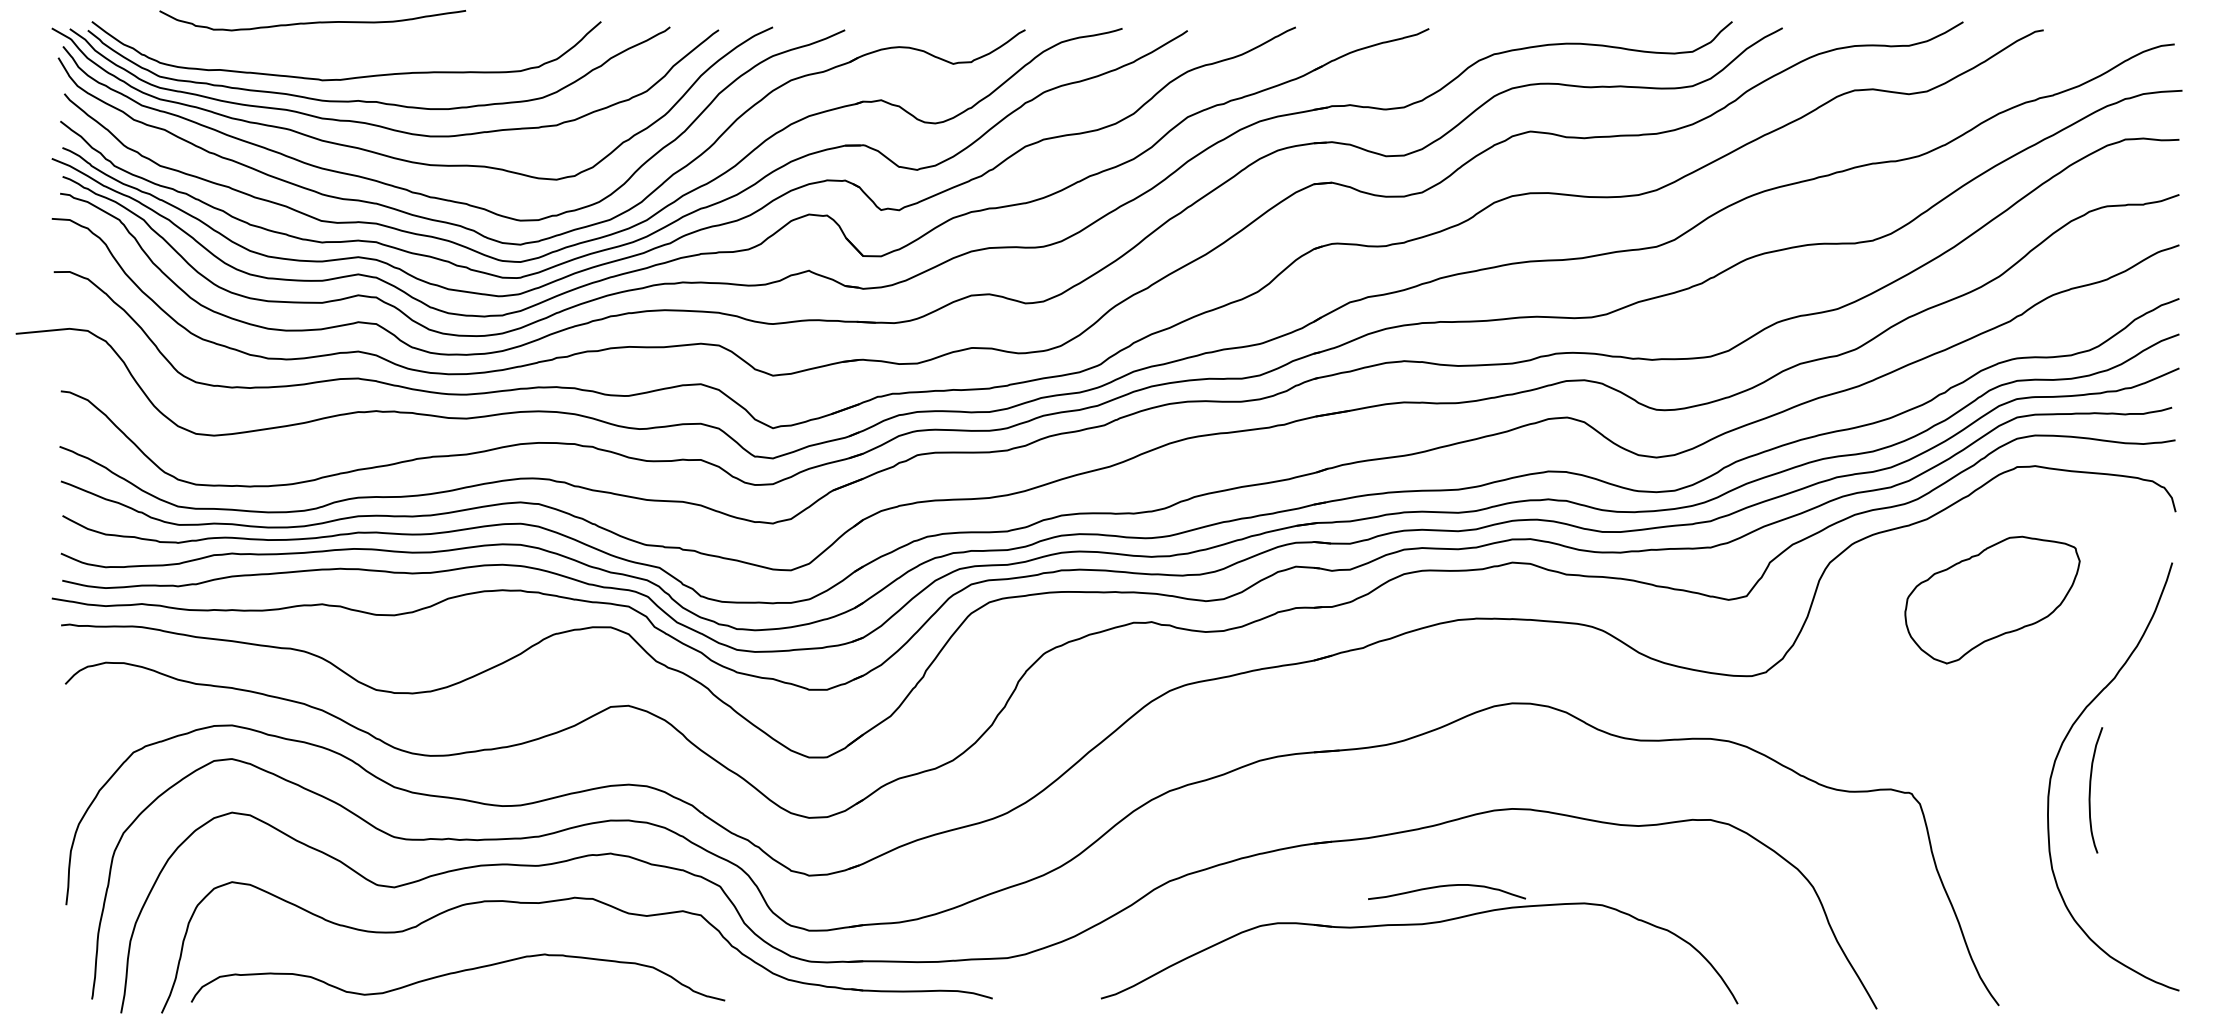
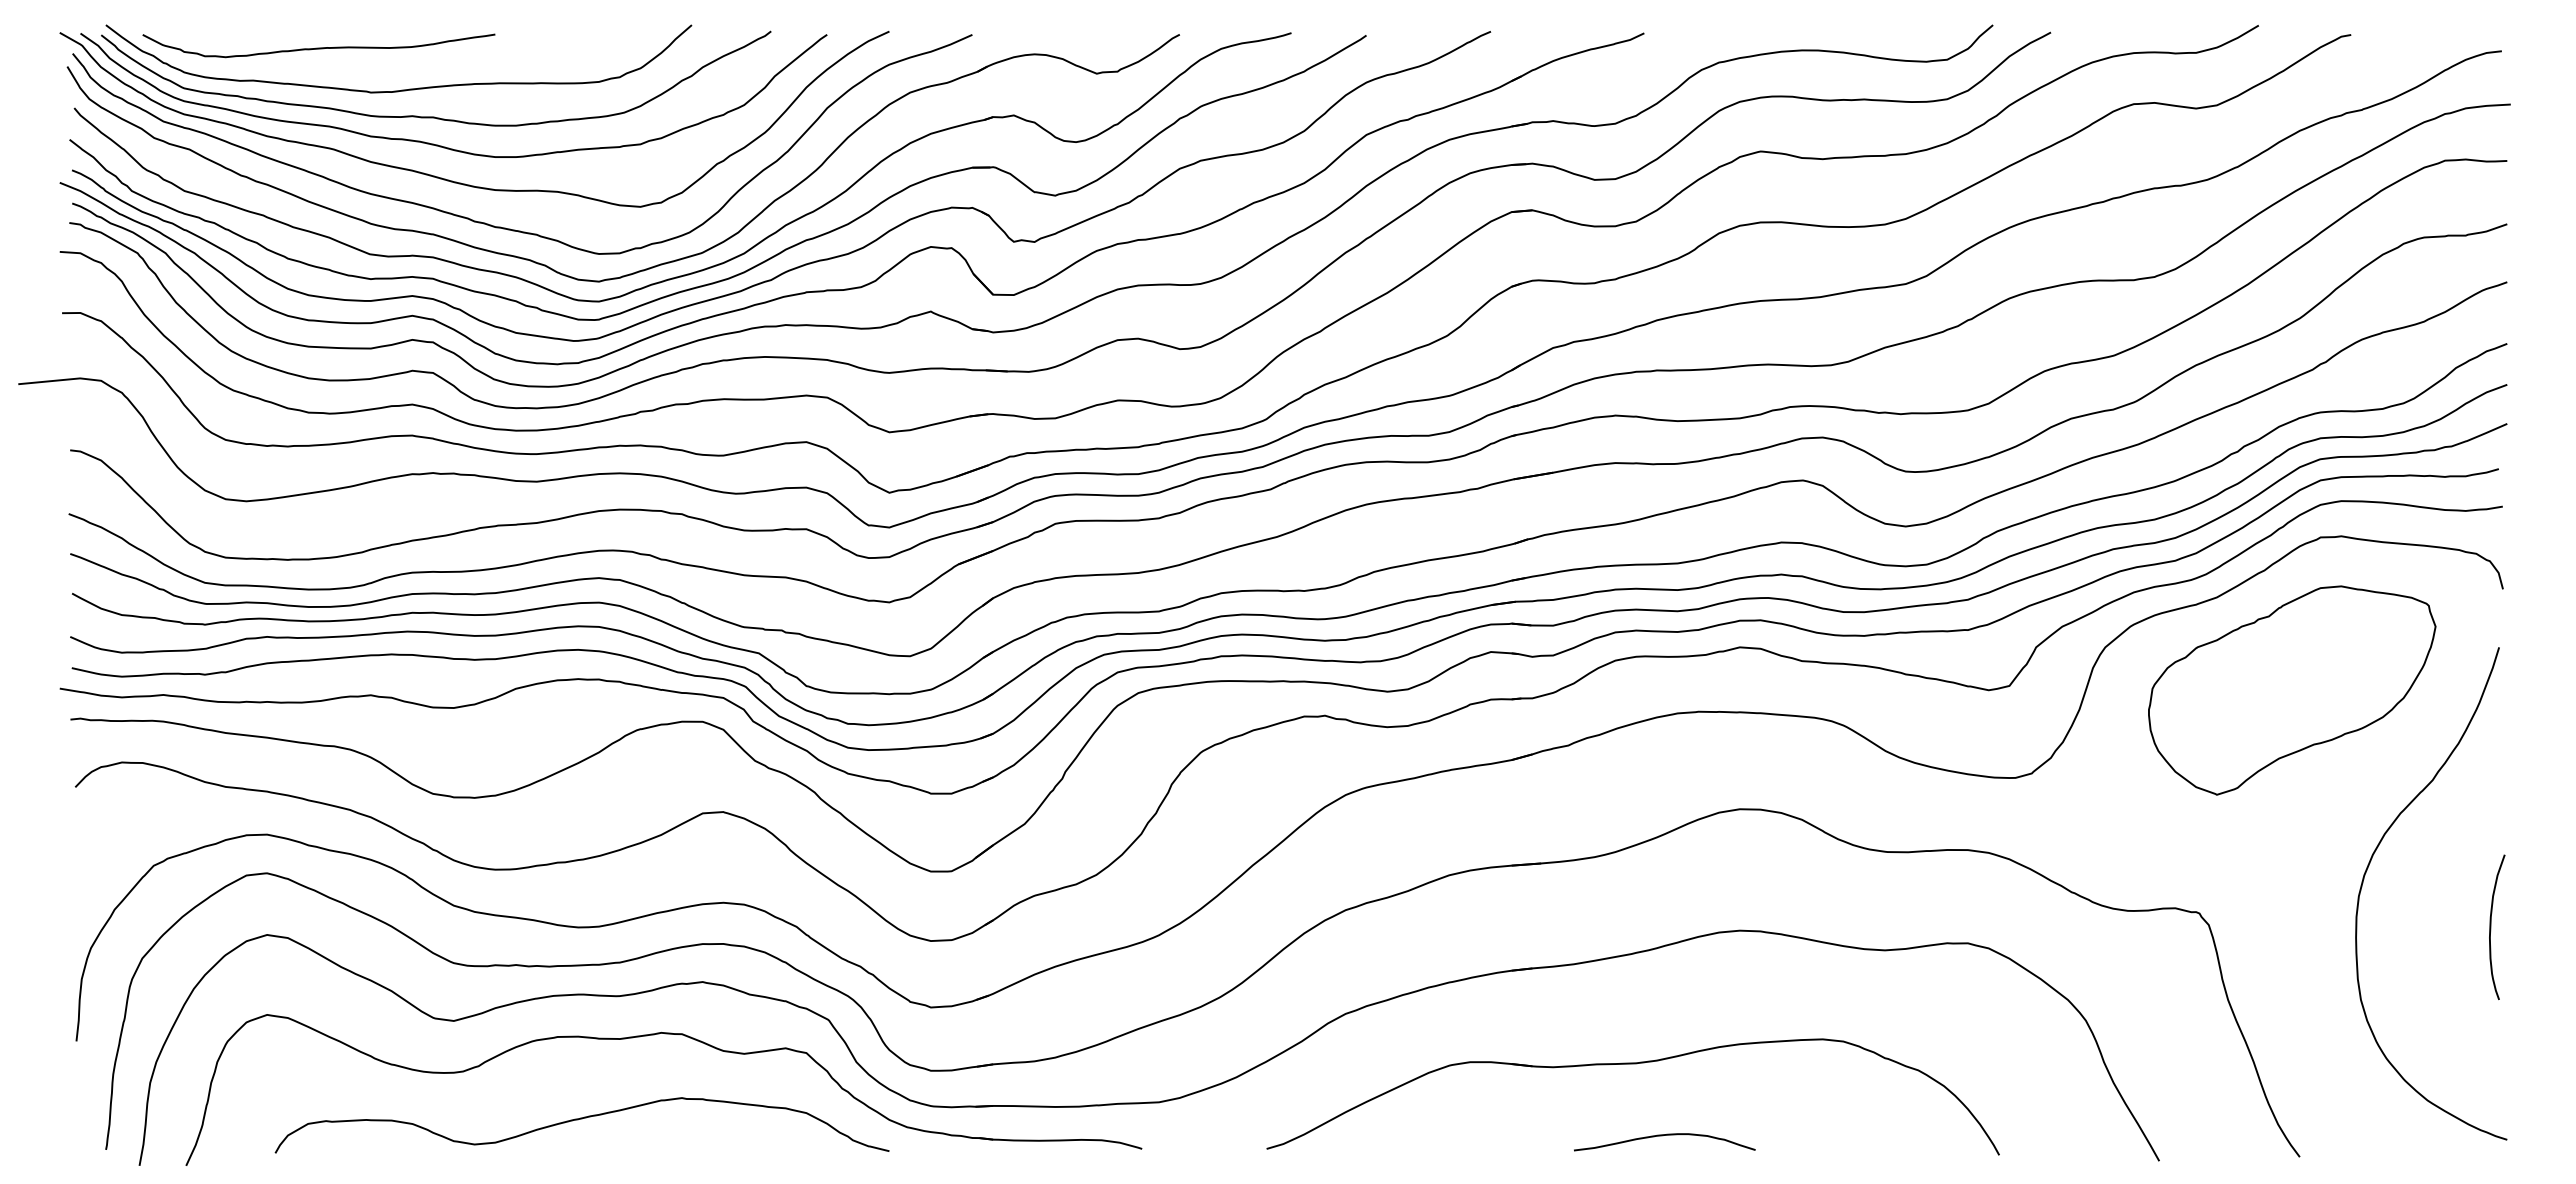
curve: (312, 22) -> (318, 47), moved
part: (1992, 600) -> (2292, 690), size x1.43
curve: (2090, 790) -> (2491, 927), moved
curve: (1445, 886) -> (1662, 1136), moved
curve: (454, 973) -> (578, 1120), moved

